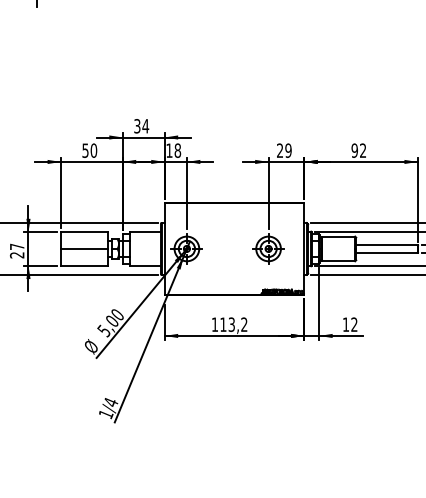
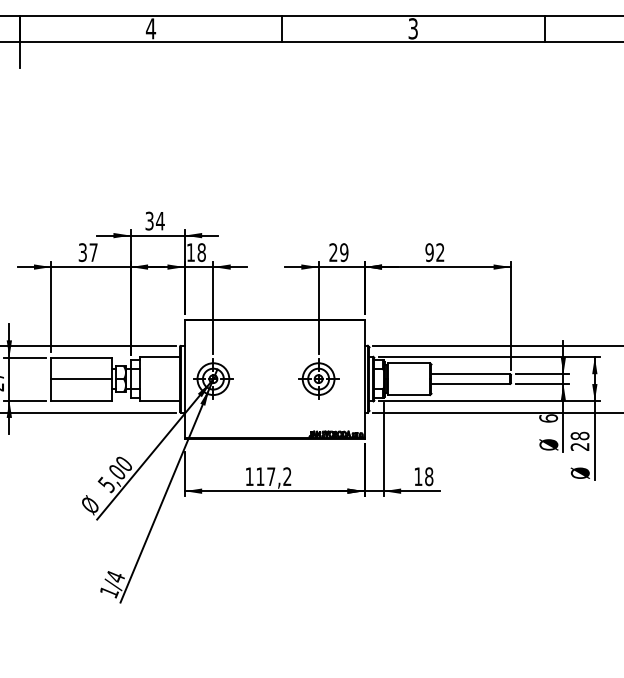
text: (89, 150) -> (88, 252), 50 -> 37
text: (232, 324) -> (271, 476), 113,2 -> 117,2
text: (354, 324) -> (429, 476), 12 -> 18

